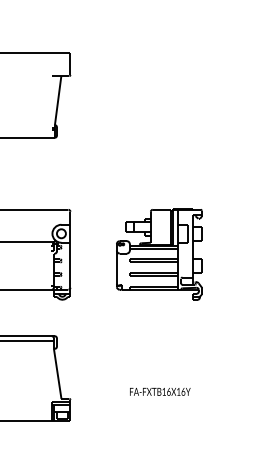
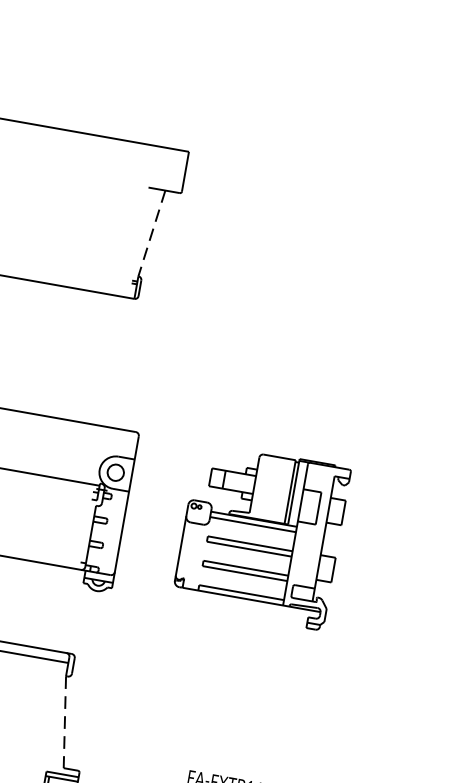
line: (58, 100) -> (152, 233), solid -> dashed
part: (159, 254) -> (261, 536), moved
line: (57, 374) -> (64, 723), solid -> dashed

